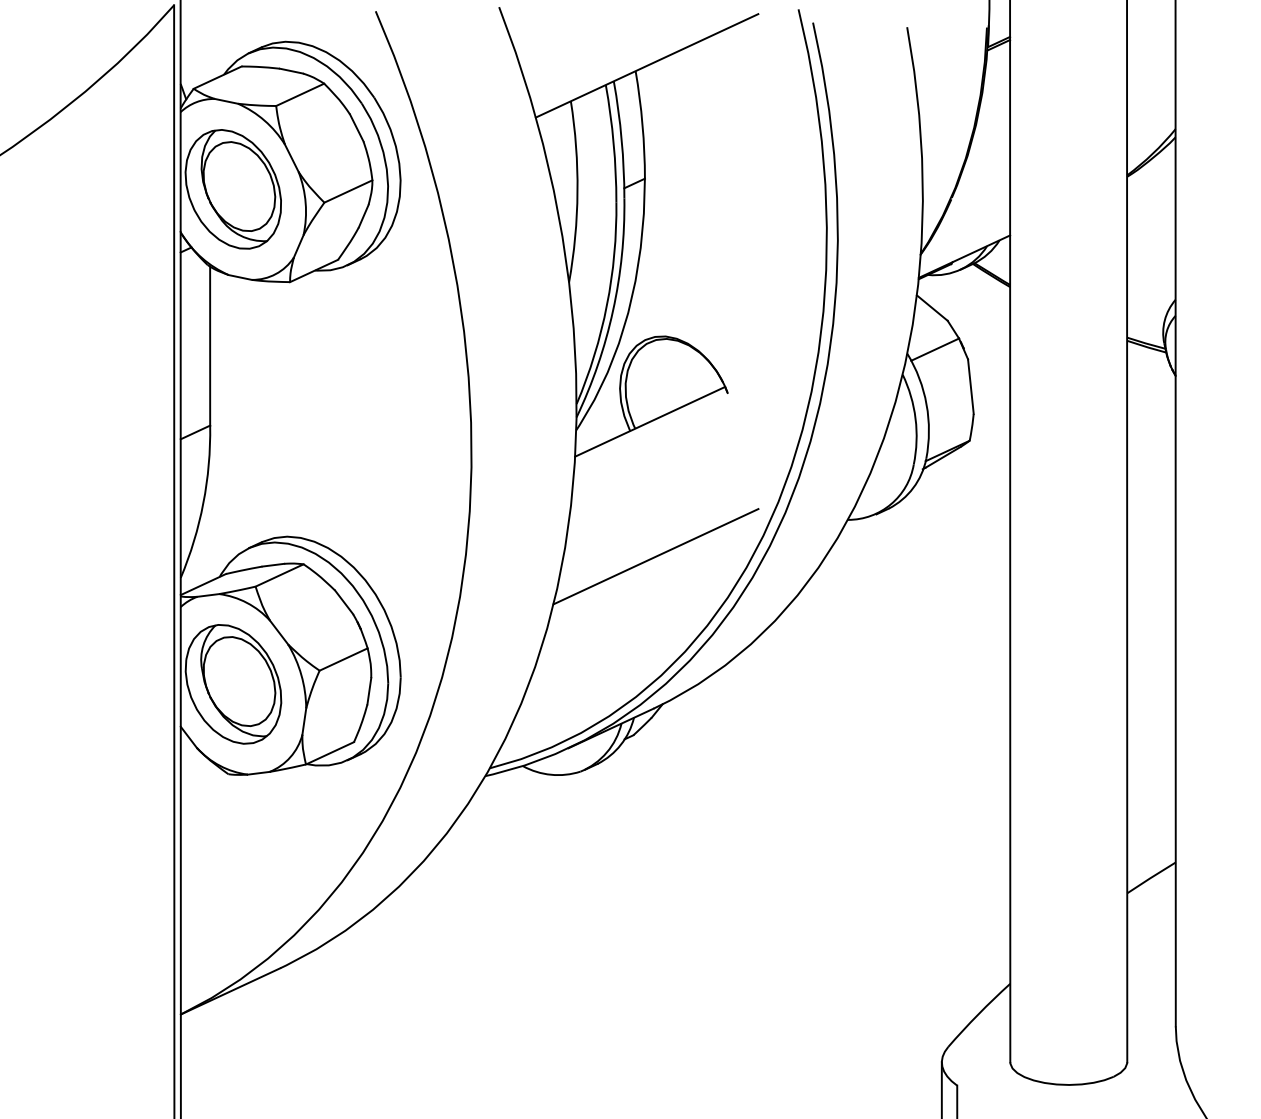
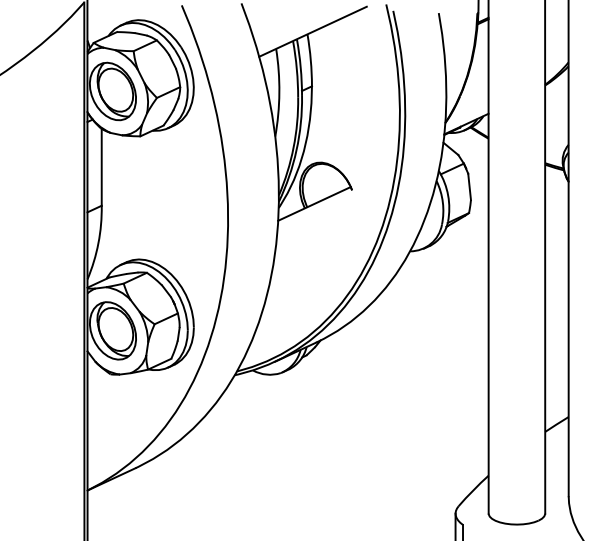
line: (654, 557) -> (316, 269), removed

